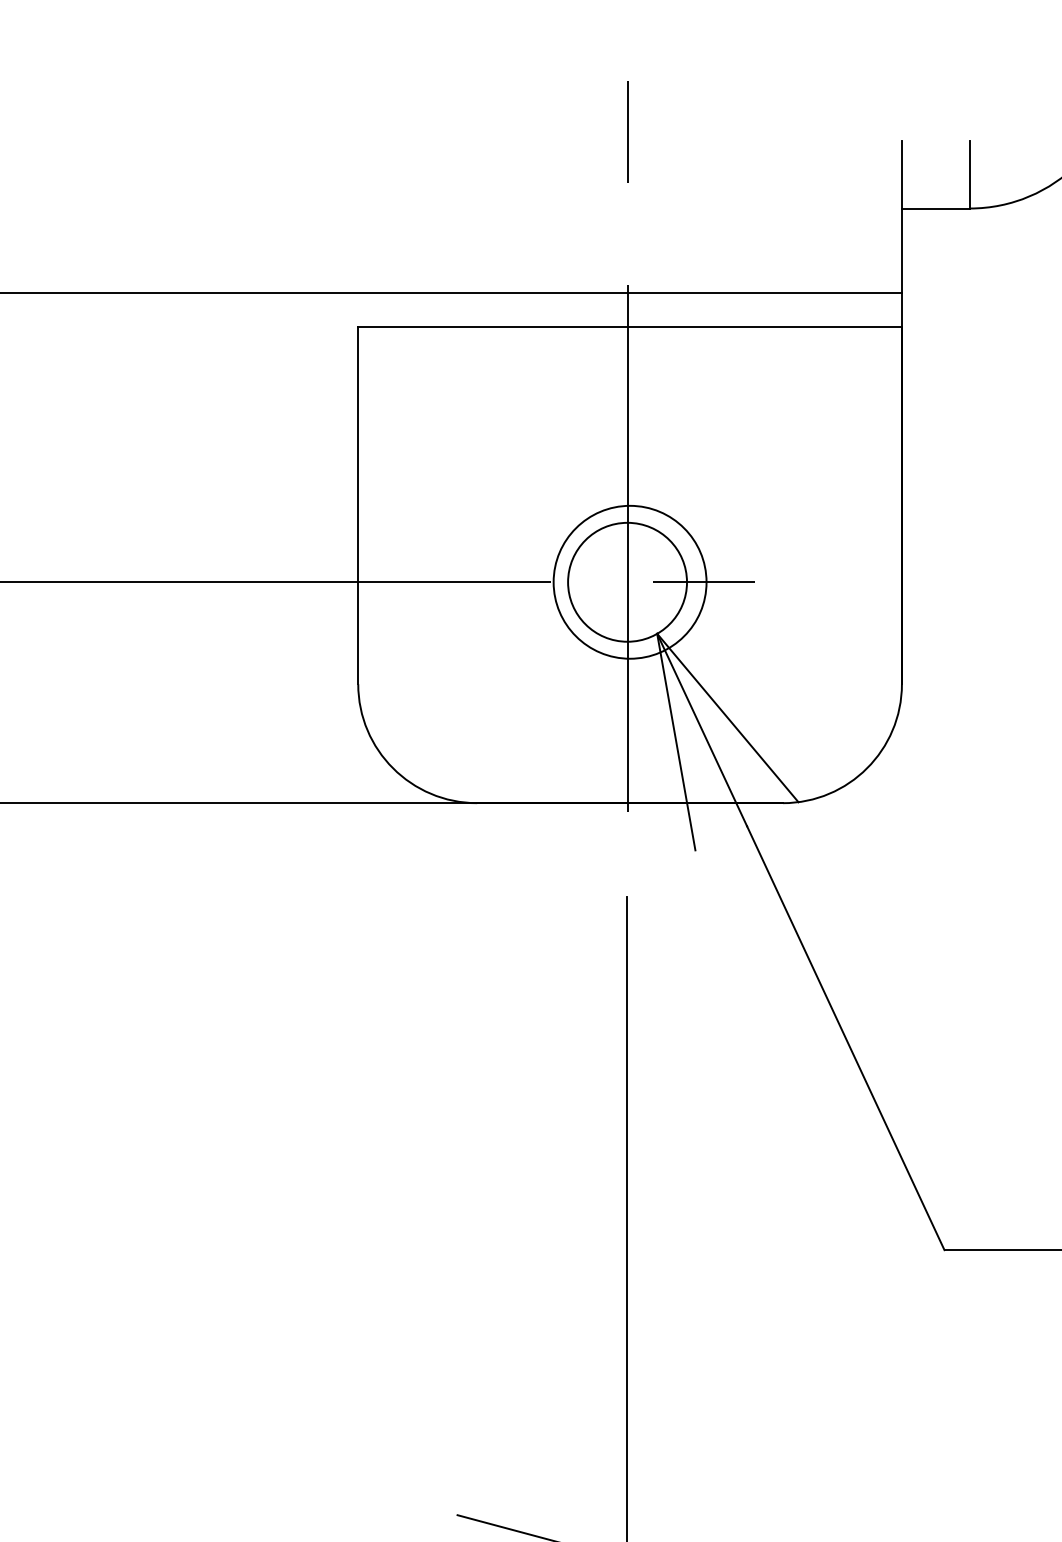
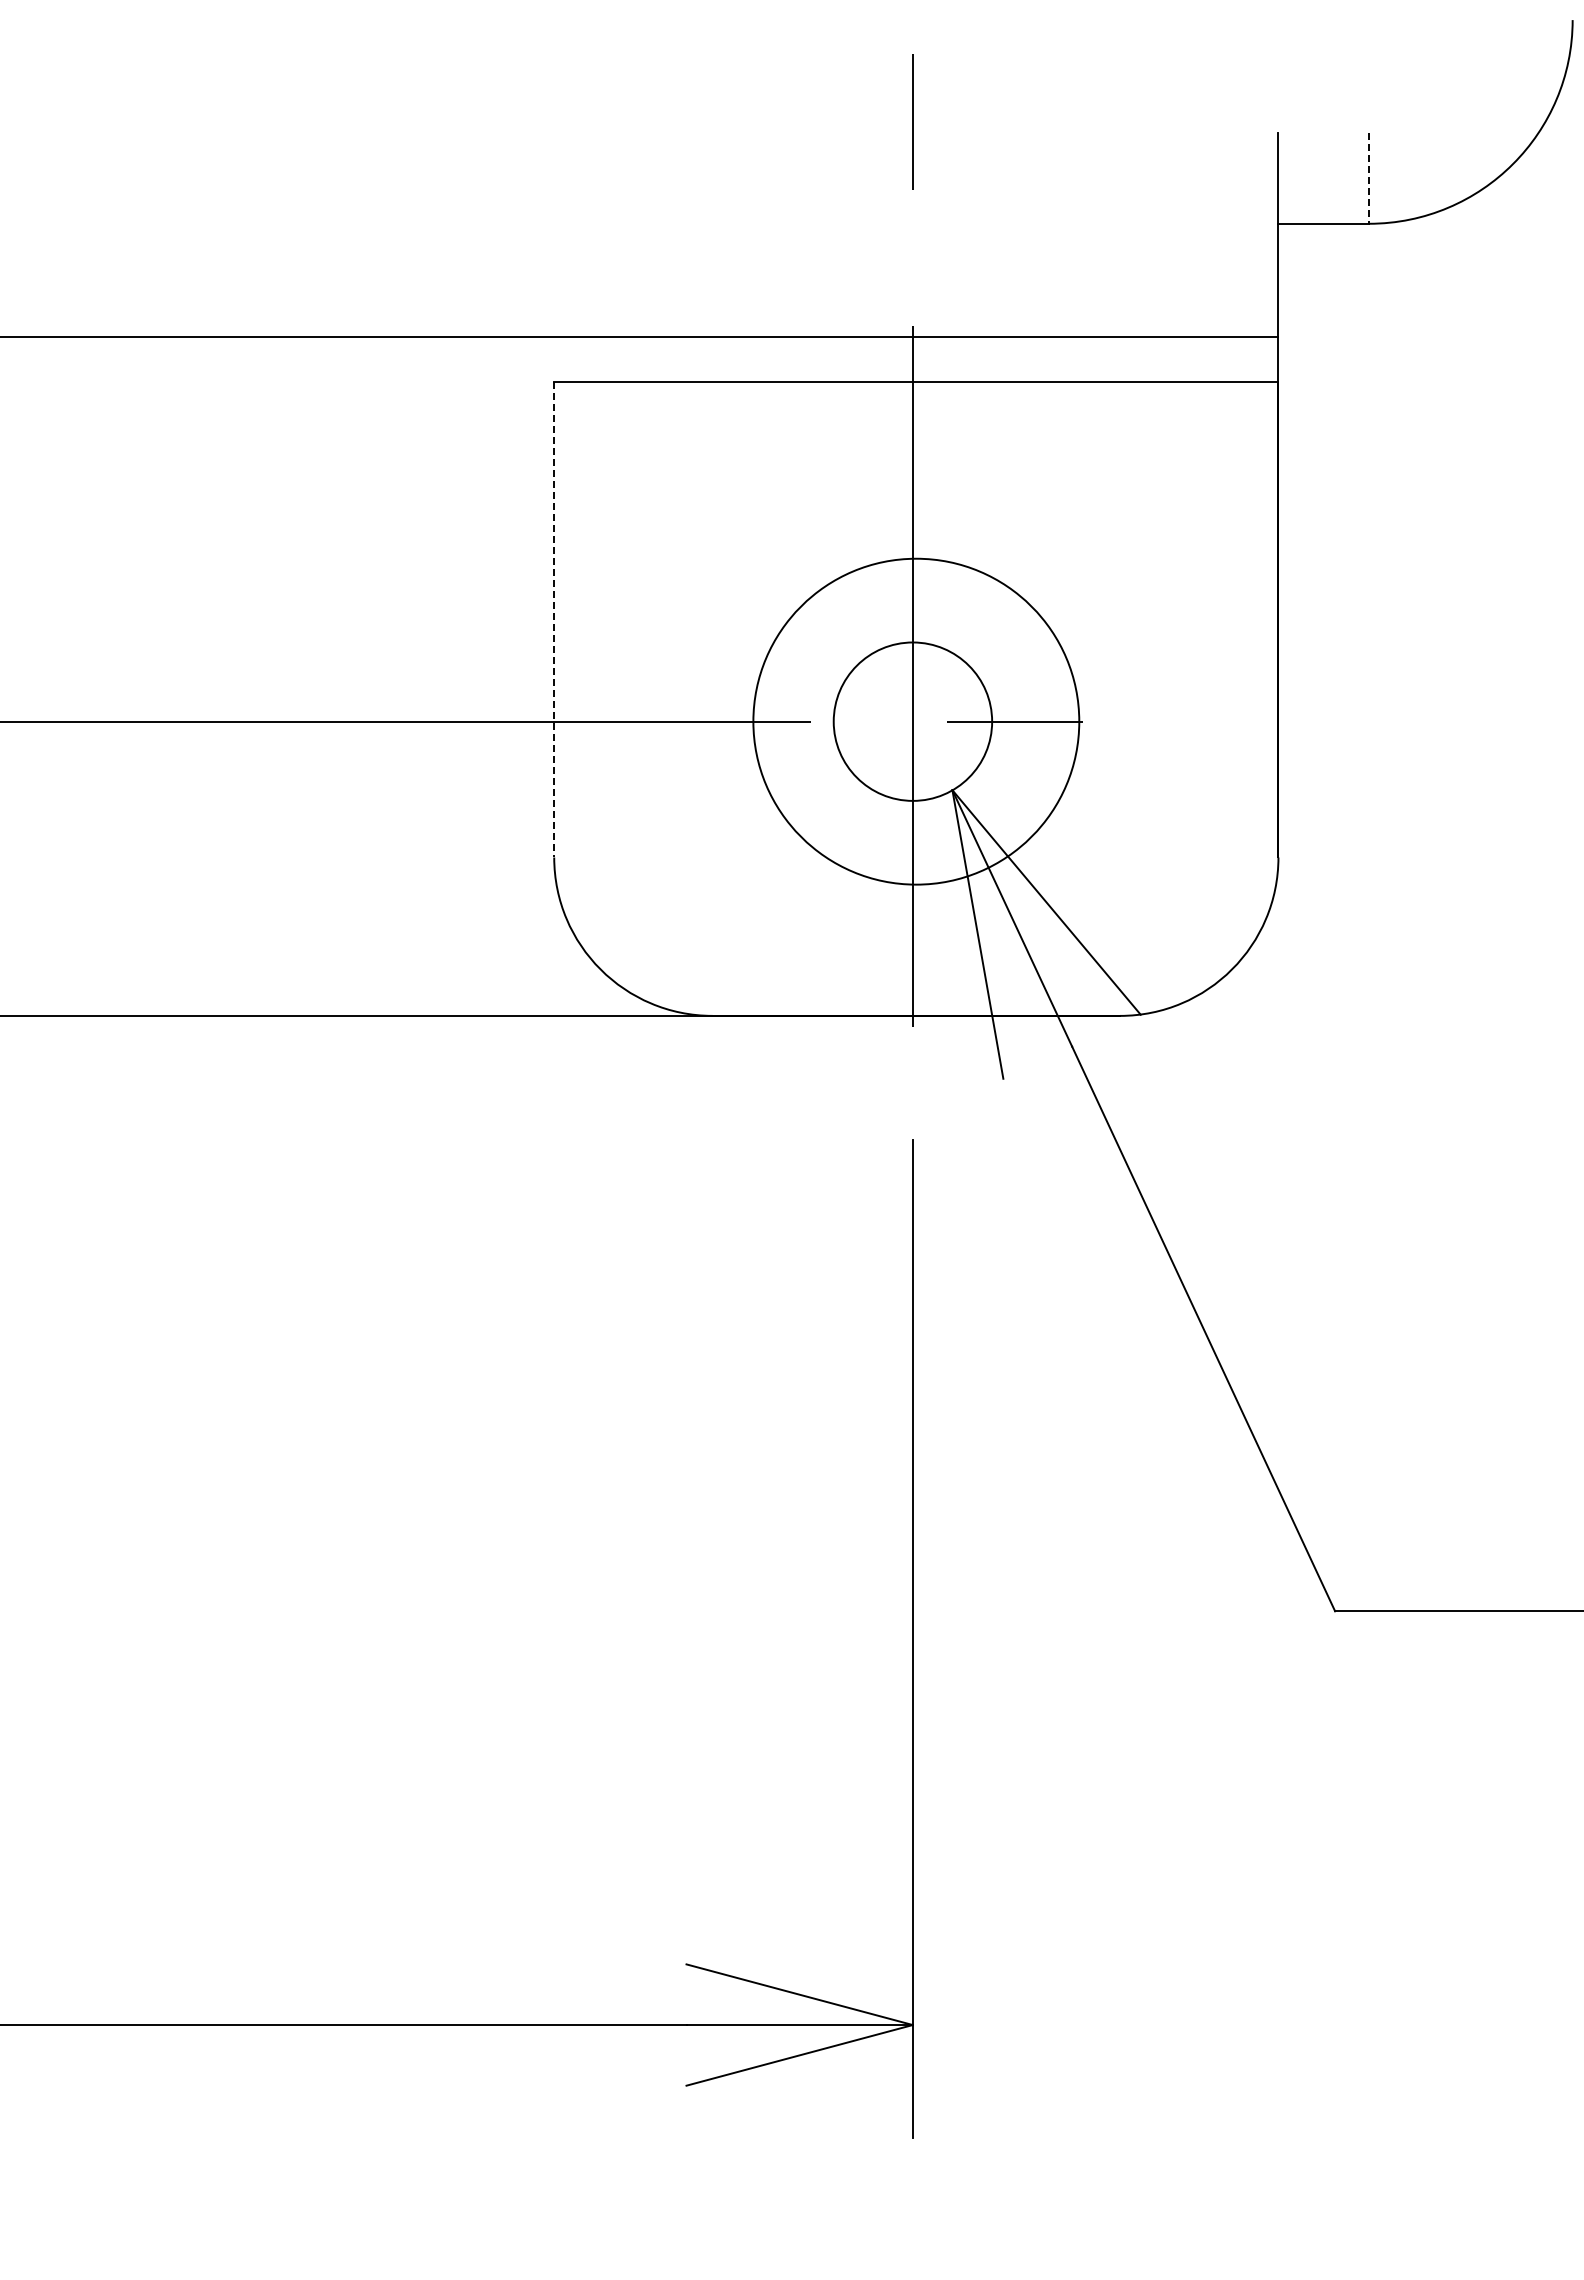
line: (969, 175) -> (1368, 179), solid -> dashed
line: (358, 505) -> (554, 619), solid -> dashed
circle: (630, 582) -> (916, 721), size x1.6

